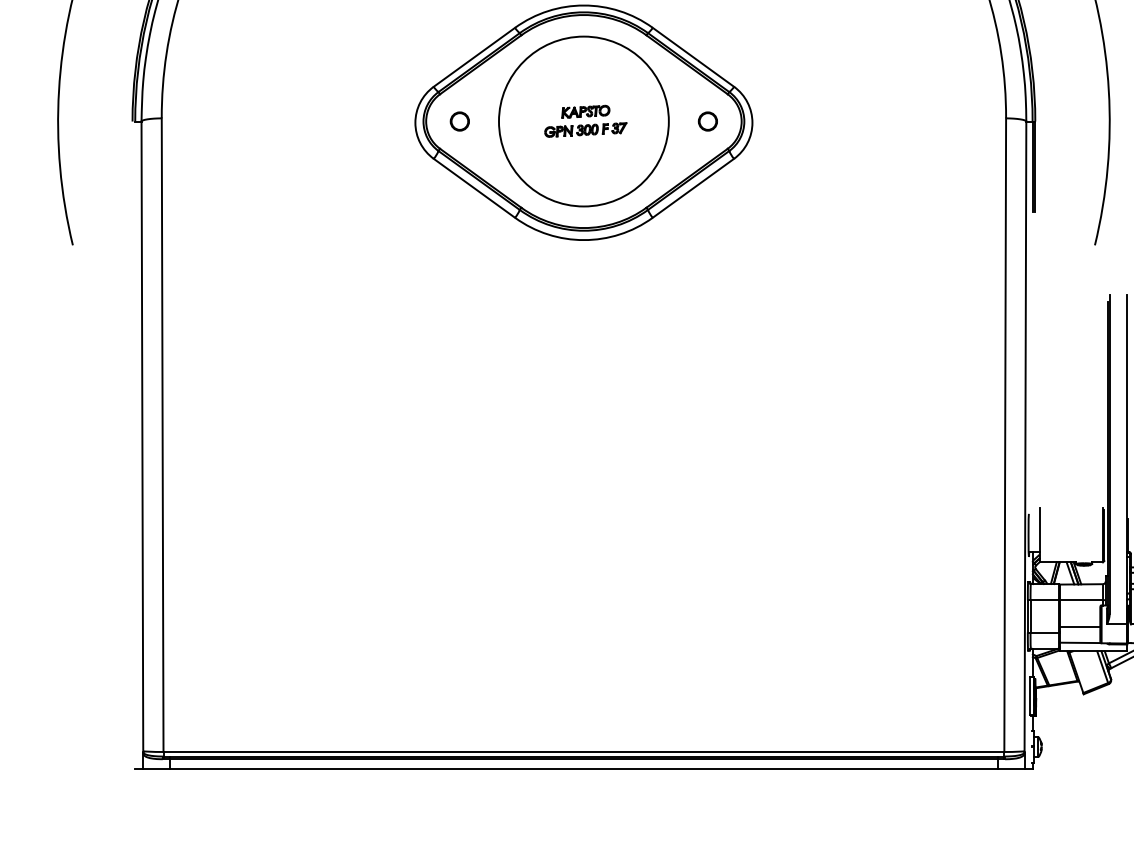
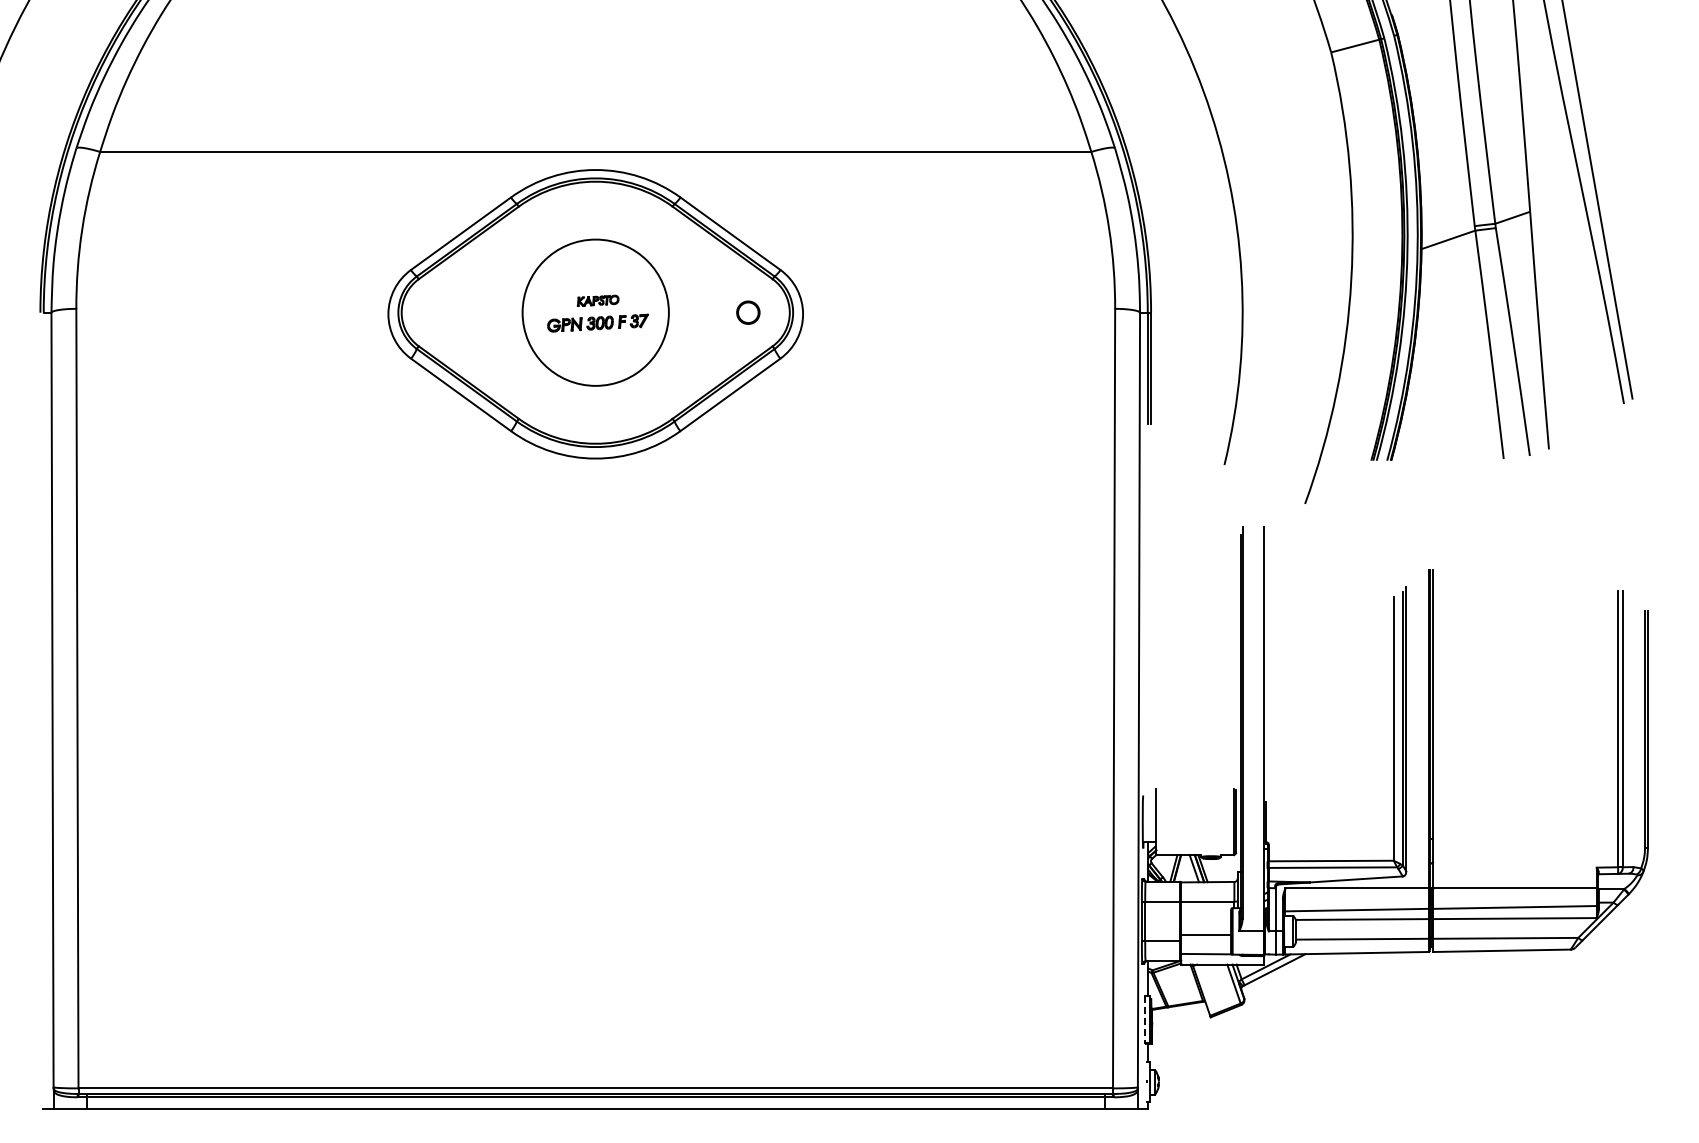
part: (586, 111) -> (598, 300), size x0.7
circle: (460, 121) -> (443, 312), removed
circle: (583, 121) -> (595, 312), size x0.7
line: (1029, 696) -> (1144, 1019), solid -> dashed

